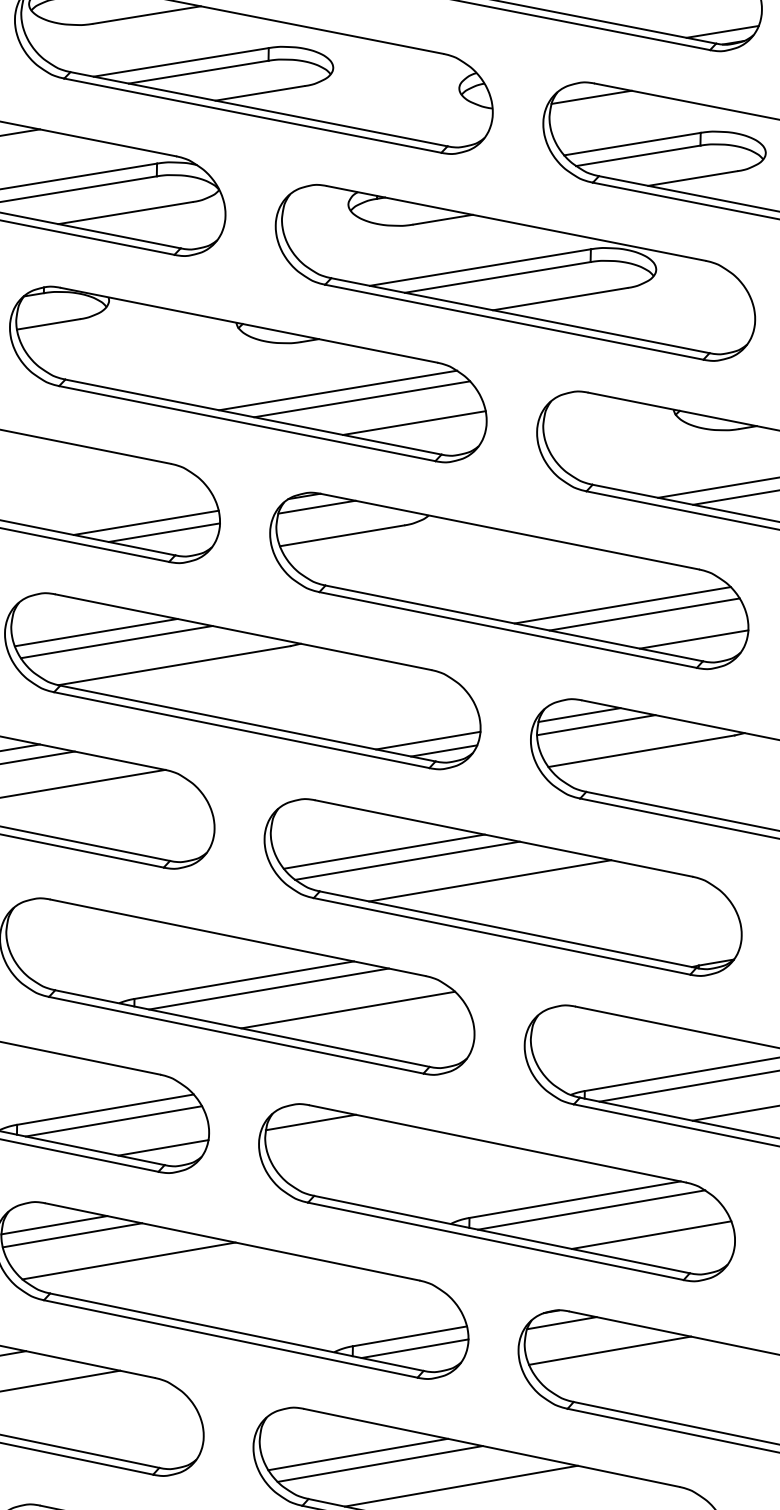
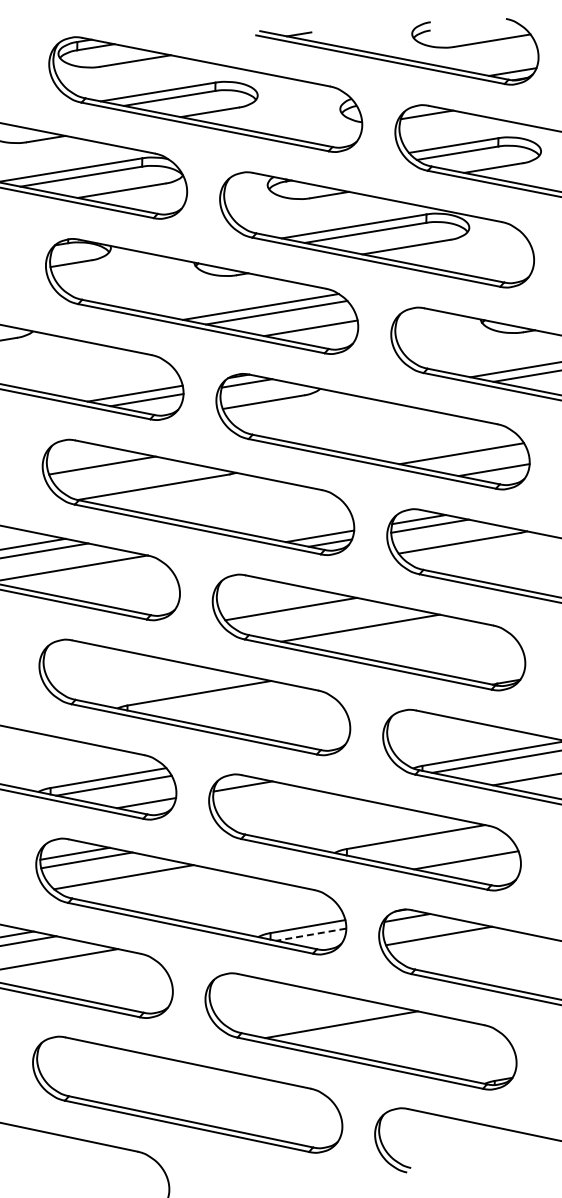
line: (622, 605) -> (447, 447), removed
line: (116, 641) -> (115, 471), removed
line: (406, 859) -> (305, 614), removed
line: (268, 988) -> (215, 698), removed
line: (348, 1009) -> (267, 712), removed
line: (590, 1209) -> (426, 843), removed
line: (415, 1348) -> (311, 934), solid -> dashed
line: (357, 1453) -> (273, 1003), removed
line: (380, 1462) -> (288, 1009), removed

